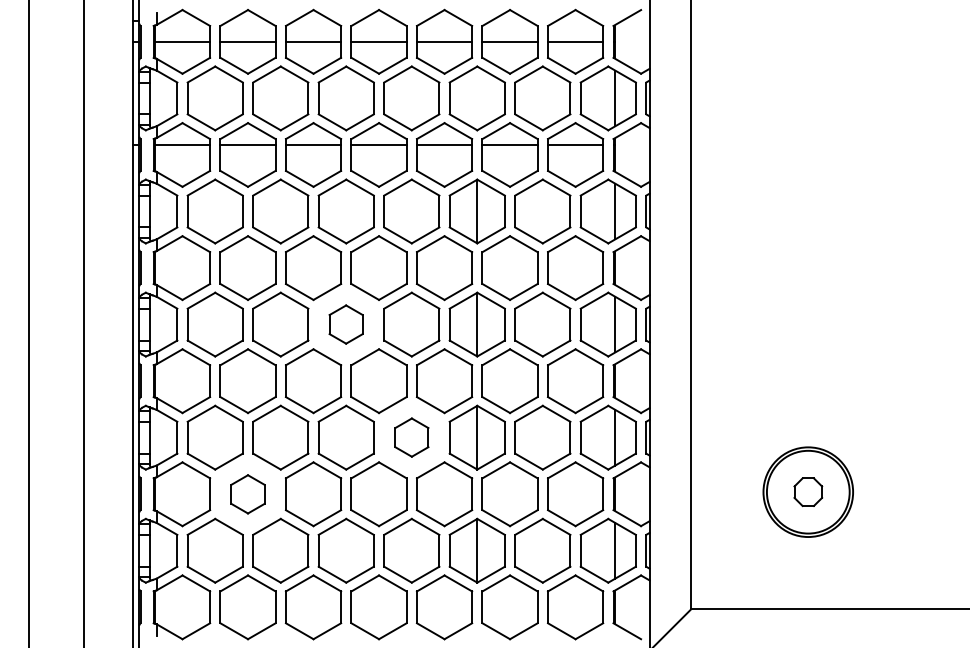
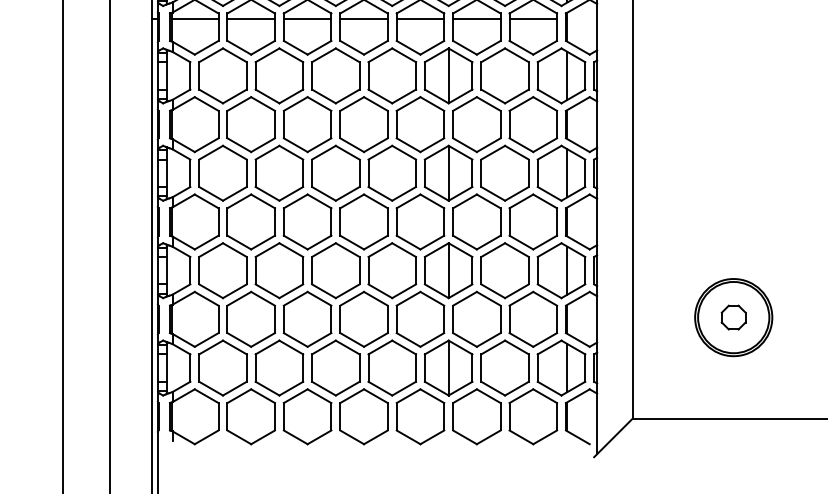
part: (345, 324) -> (335, 173), size x1.67
part: (411, 437) -> (391, 270), size x1.67
part: (247, 494) -> (250, 319), size x1.67

